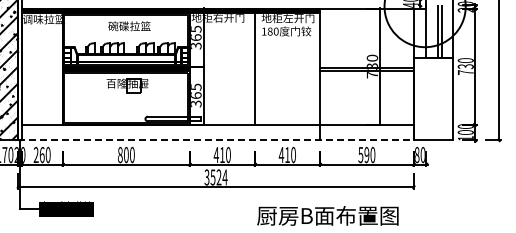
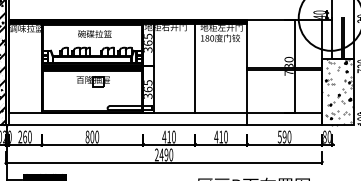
hatch: (433, 98) -> (337, 91), added
line: (216, 140) -> (164, 125), dashed -> solid
text: (215, 177) -> (163, 155), 3524 -> 2490

